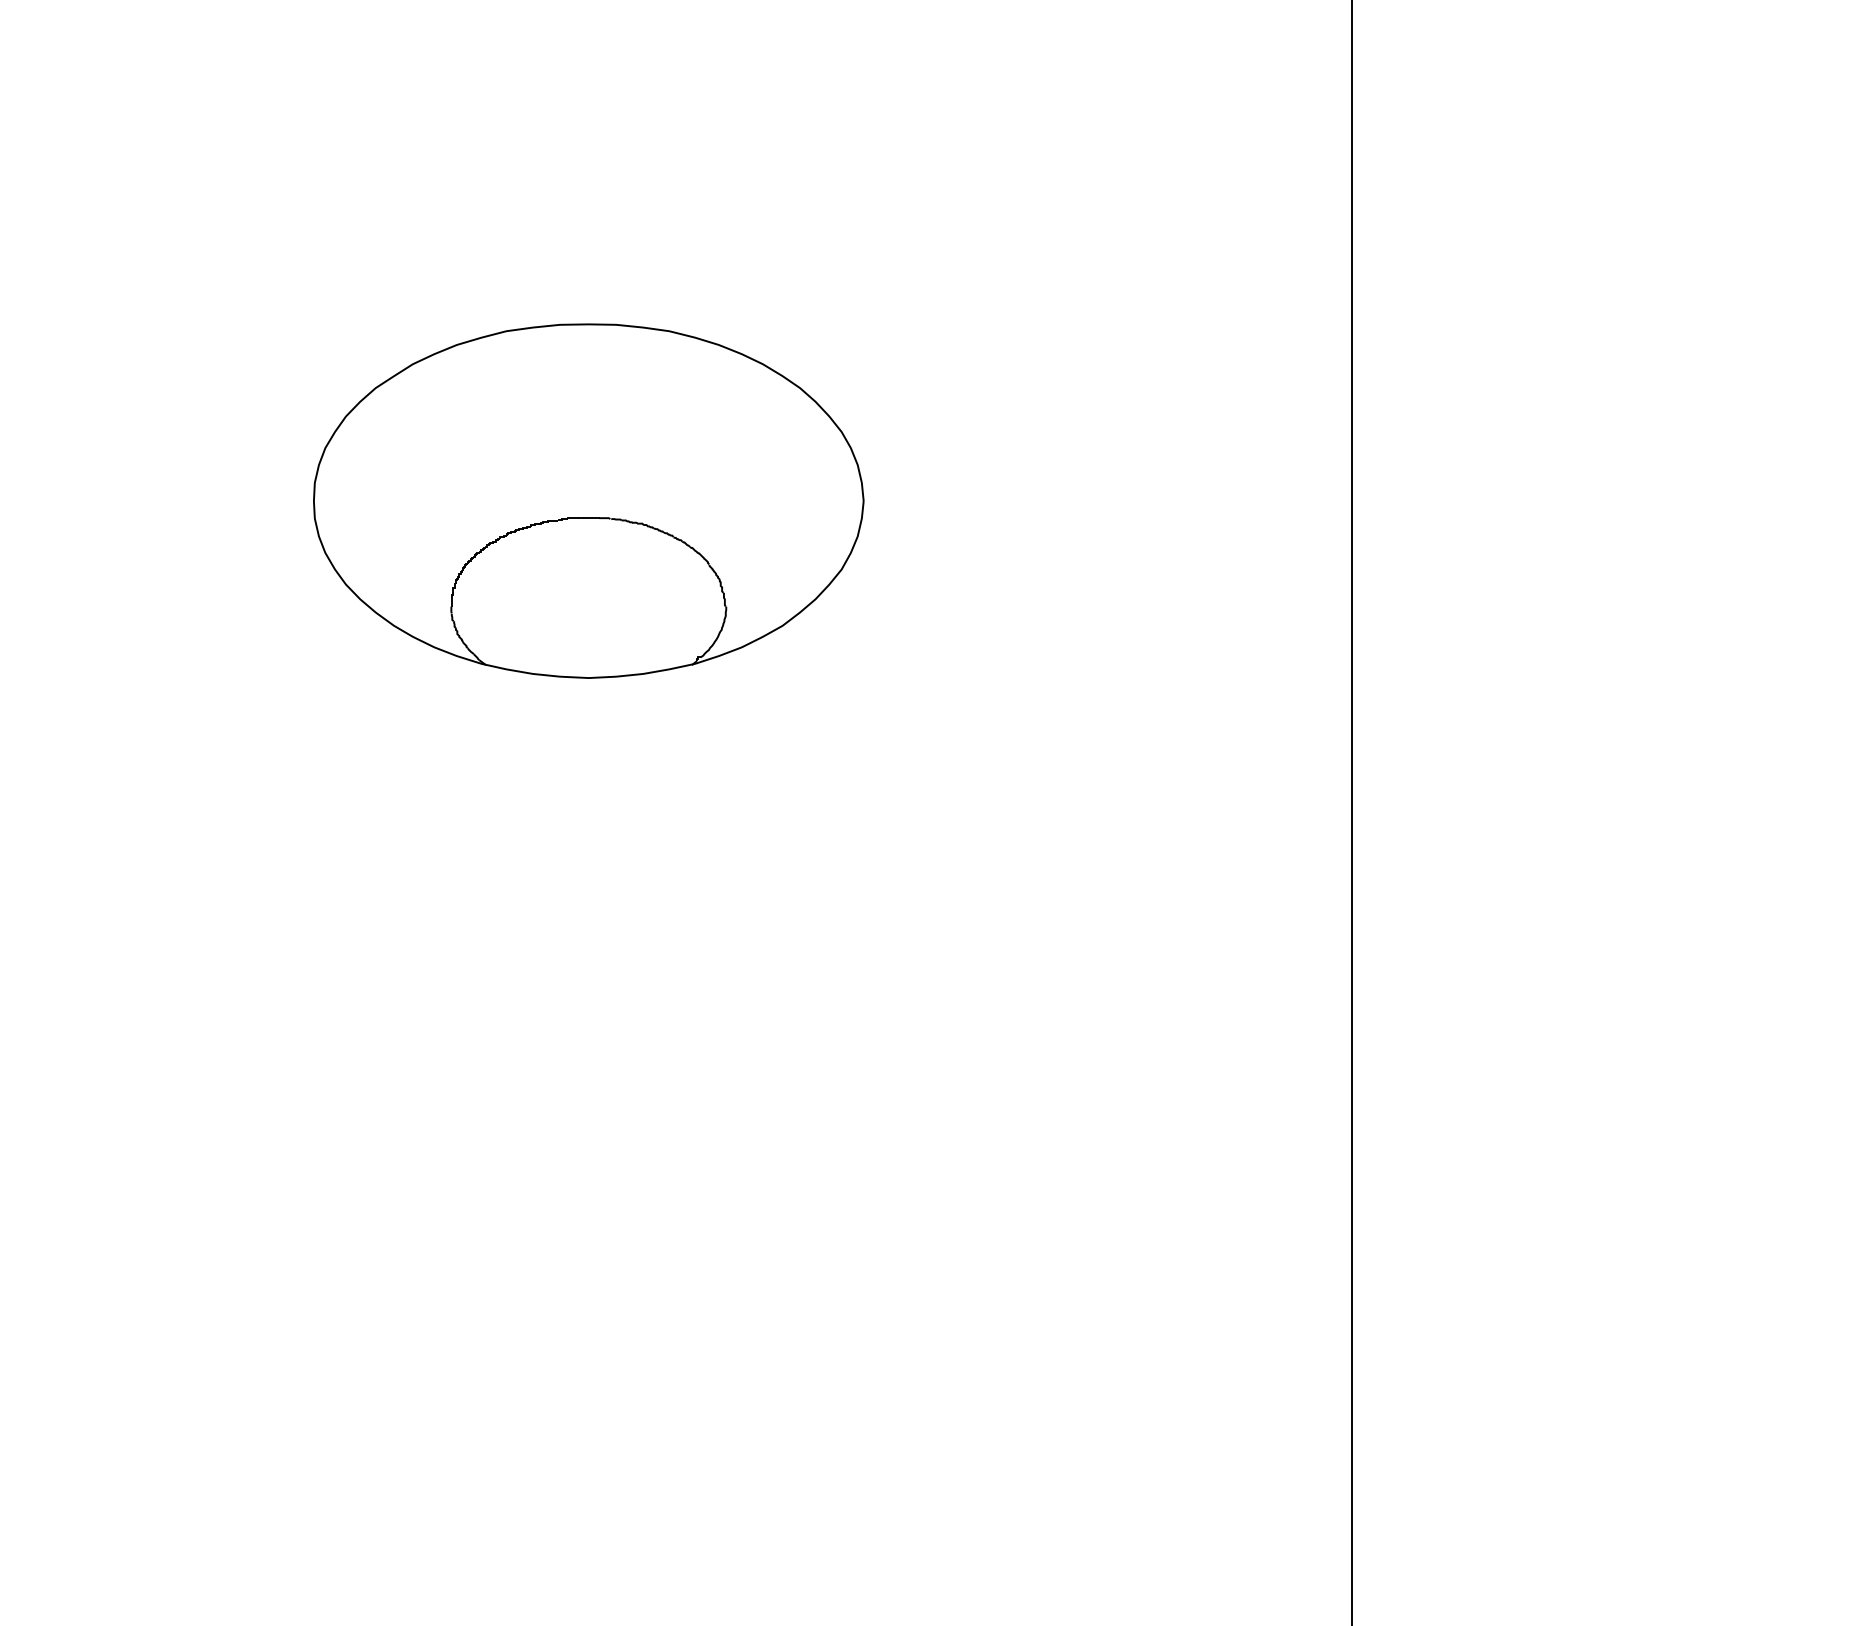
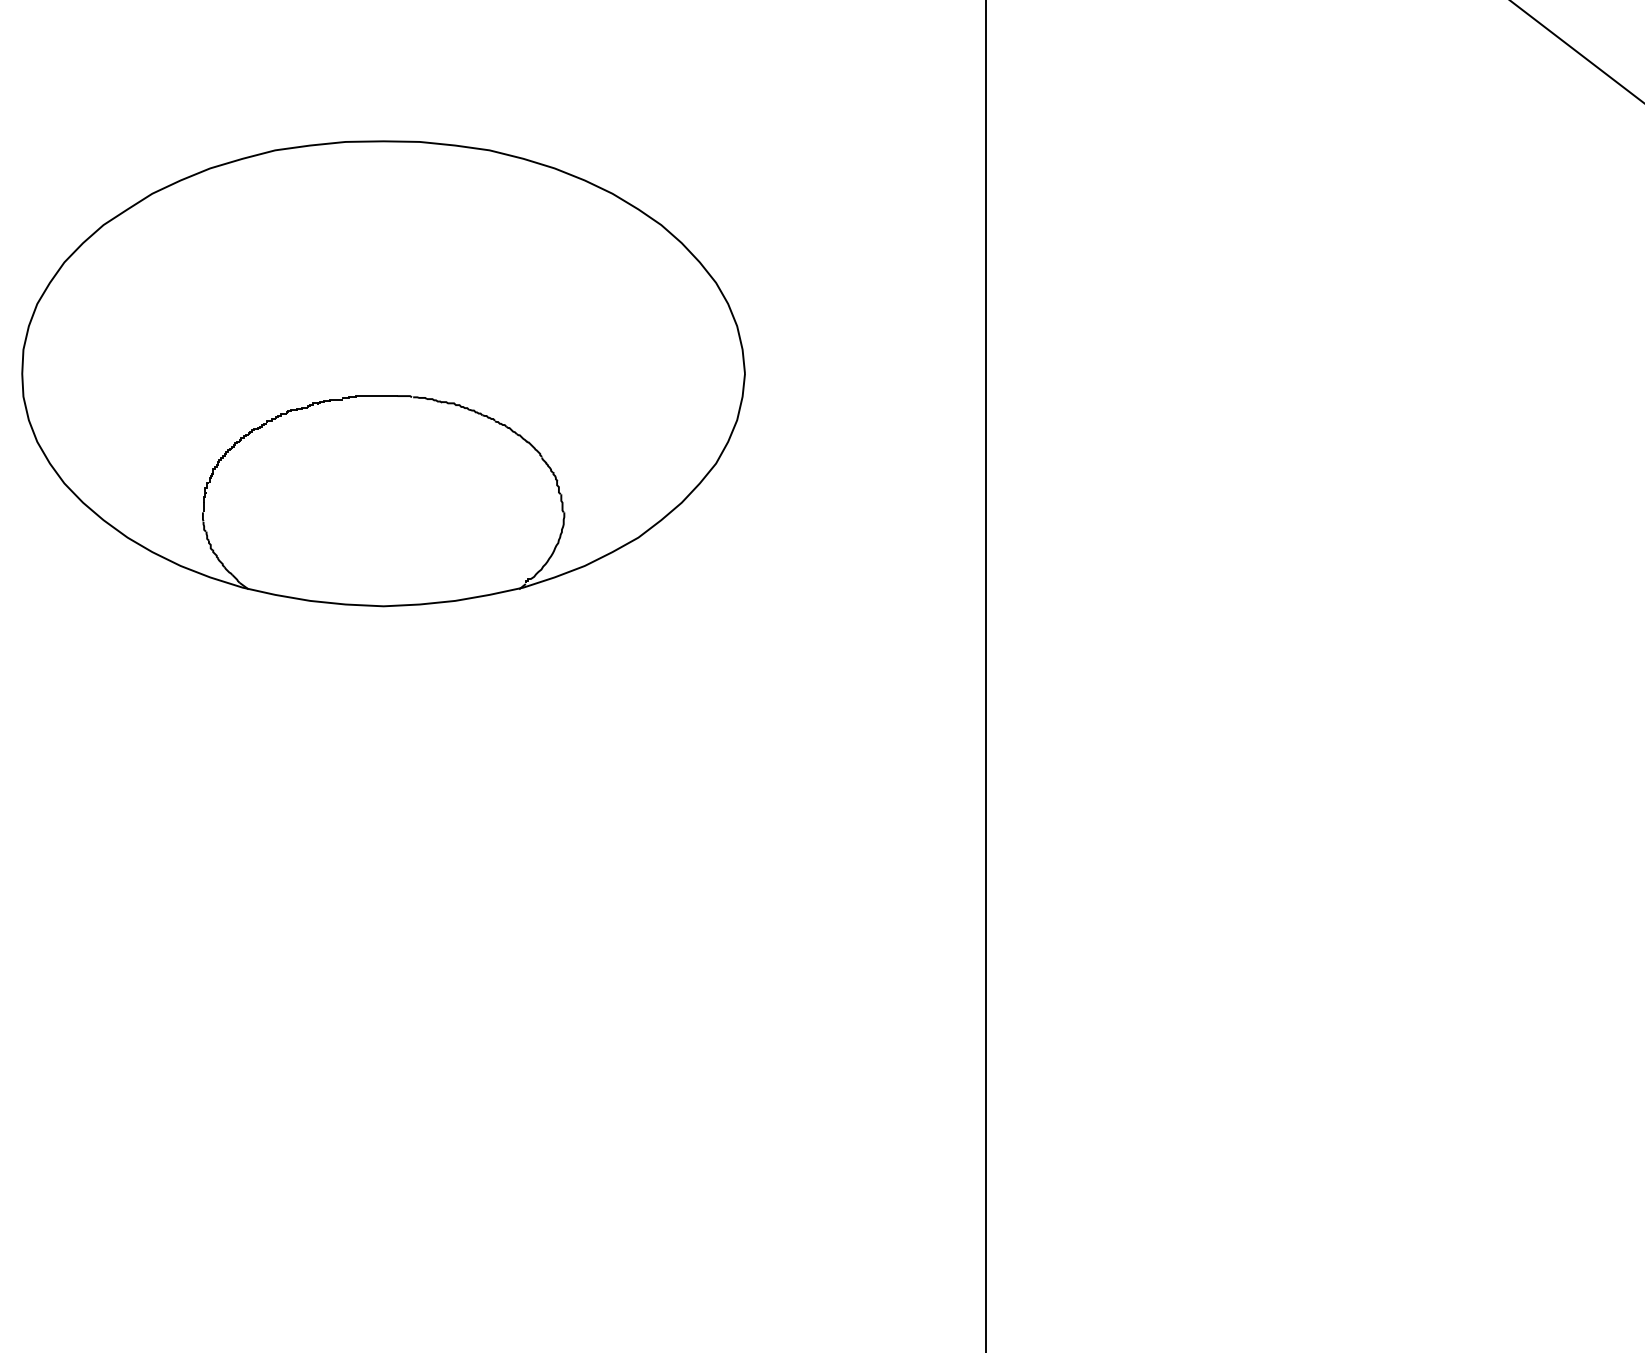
part: (588, 500) -> (383, 373), size x1.67

